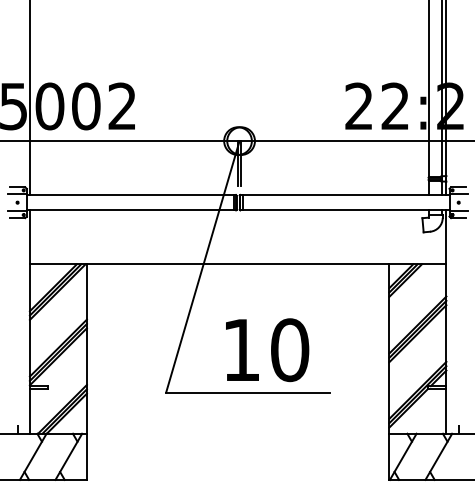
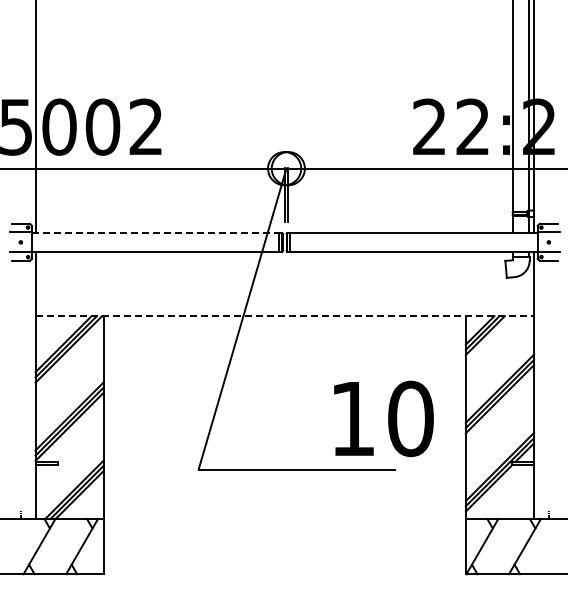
line: (131, 195) -> (157, 233), solid -> dashed
line: (238, 264) -> (285, 316), solid -> dashed
text: (267, 349) -> (383, 418), moved

